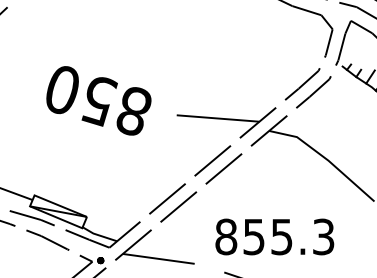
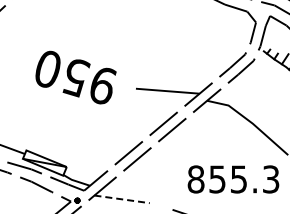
text: (133, 111) -> (102, 85), 850 -> 950
text: (274, 237) -> (233, 179), moved
line: (159, 259) -> (122, 199), solid -> dashed

